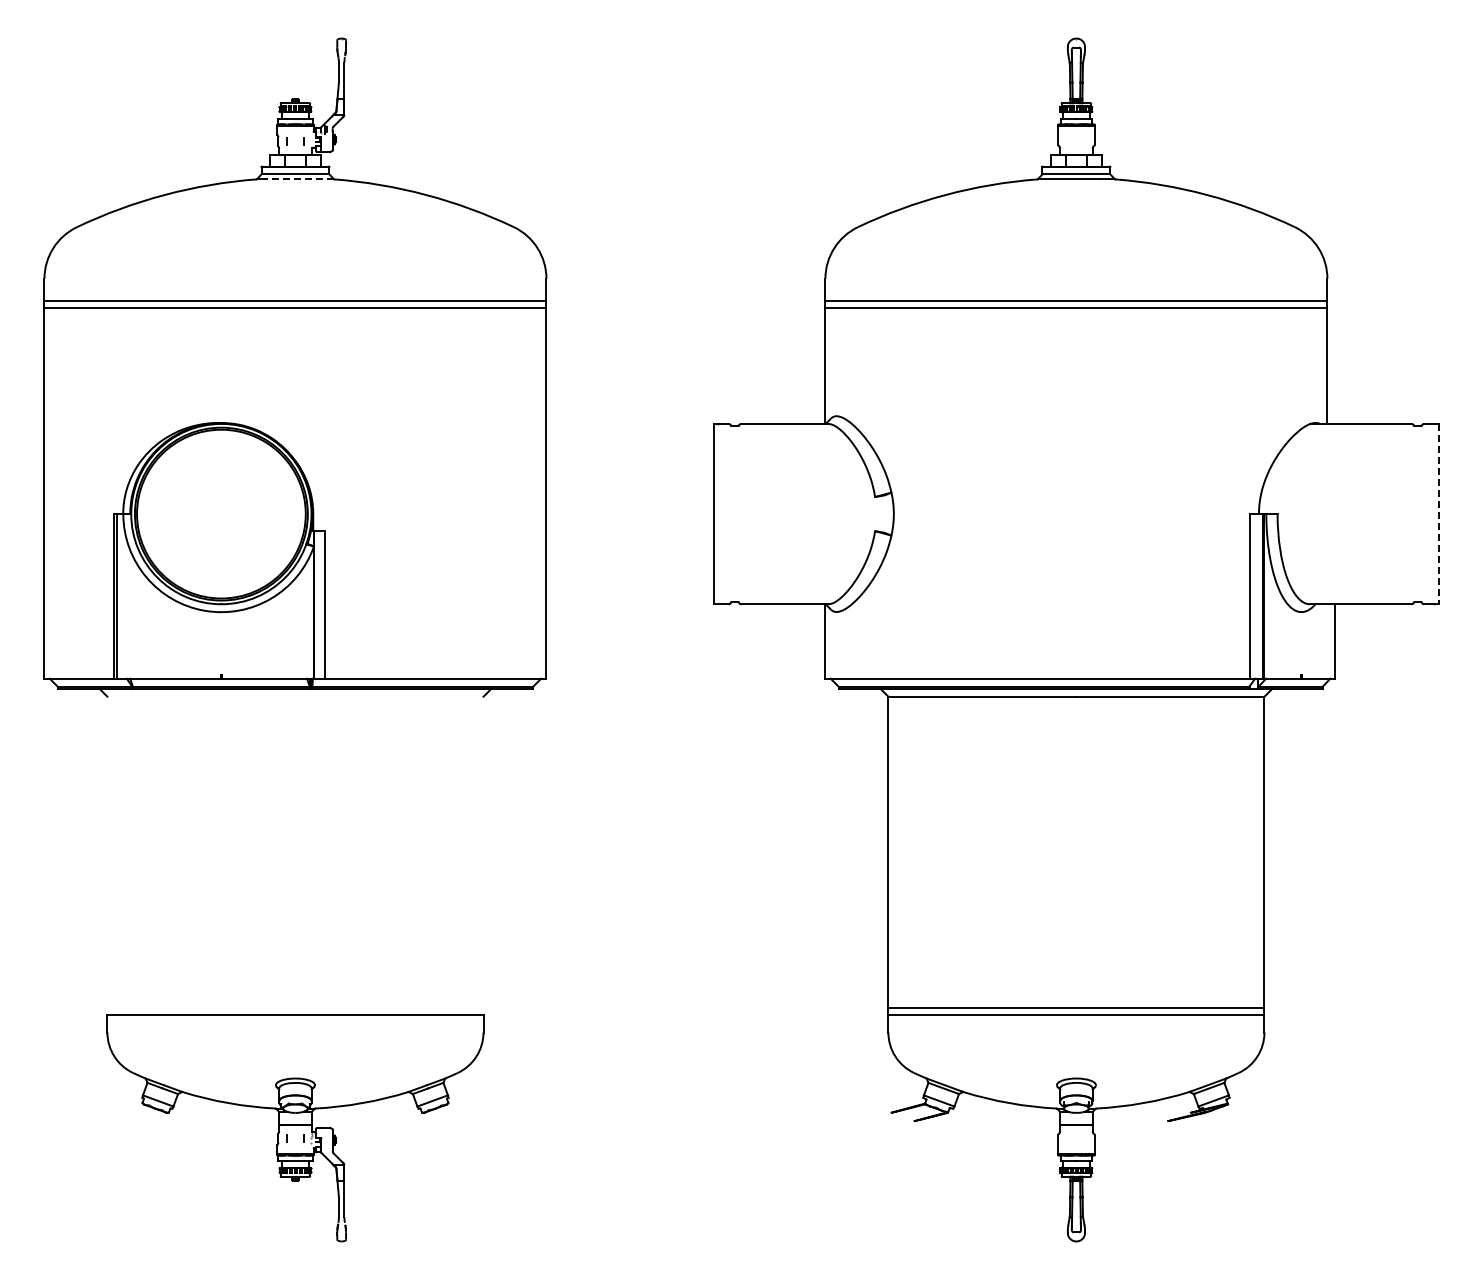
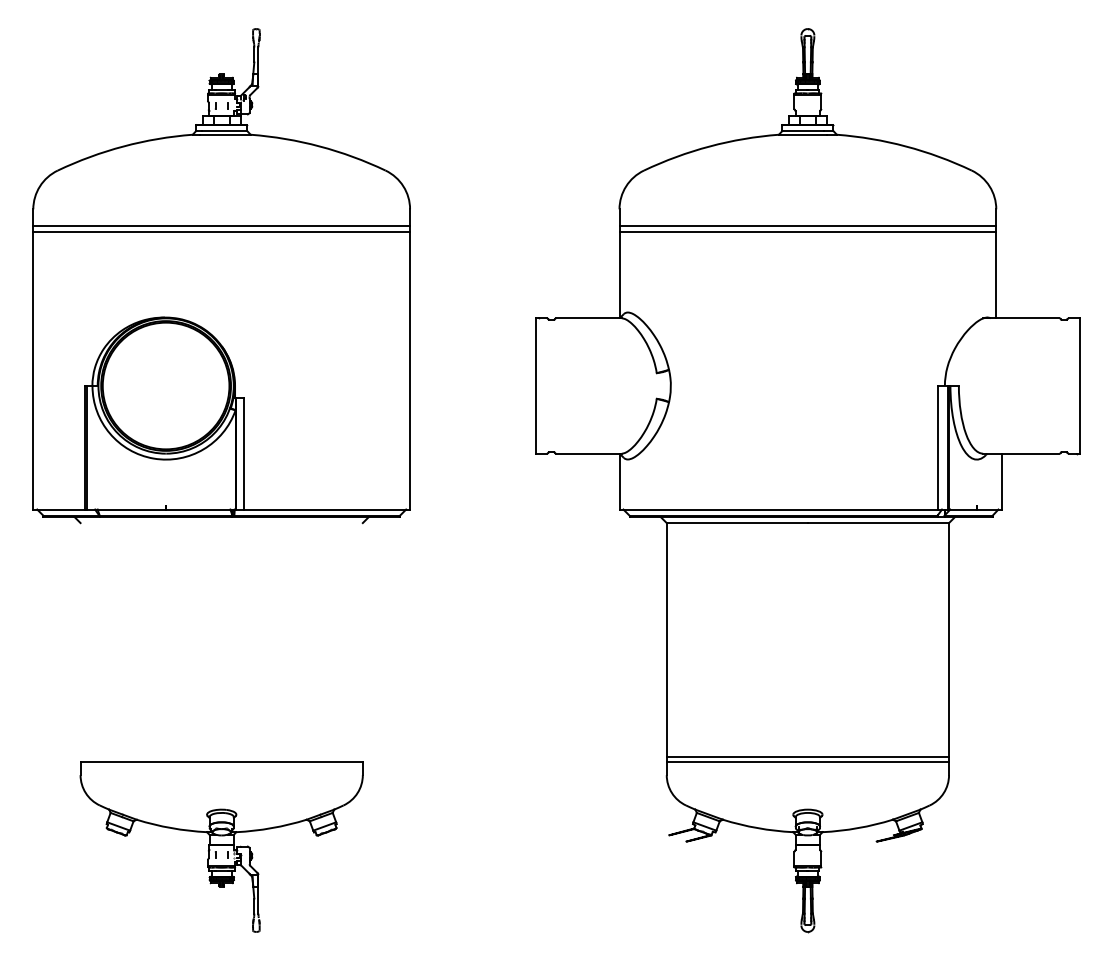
line: (299, 179) -> (224, 134), dashed -> solid
line: (1438, 514) -> (1079, 386), dashed -> solid

